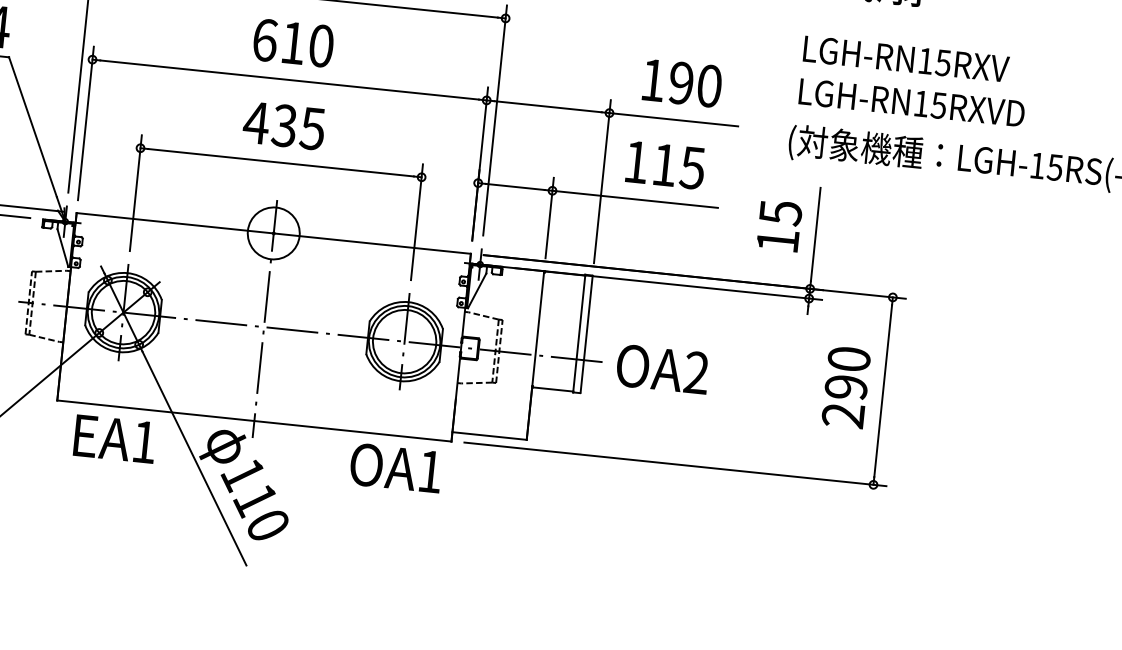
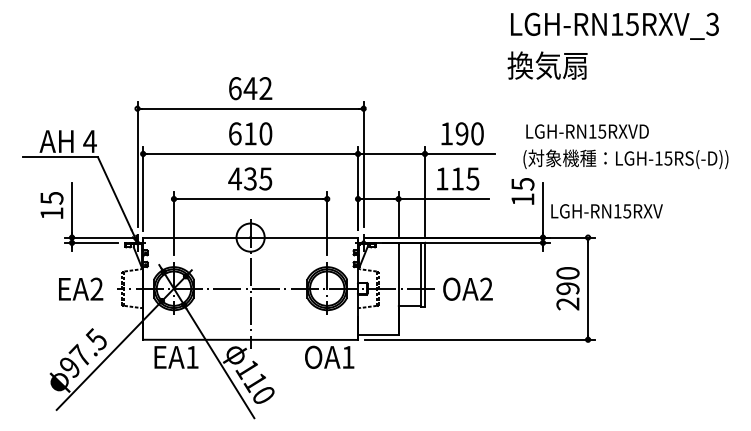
text: (905, 59) -> (606, 211), moved
text: (778, 226) -> (522, 191), moved

